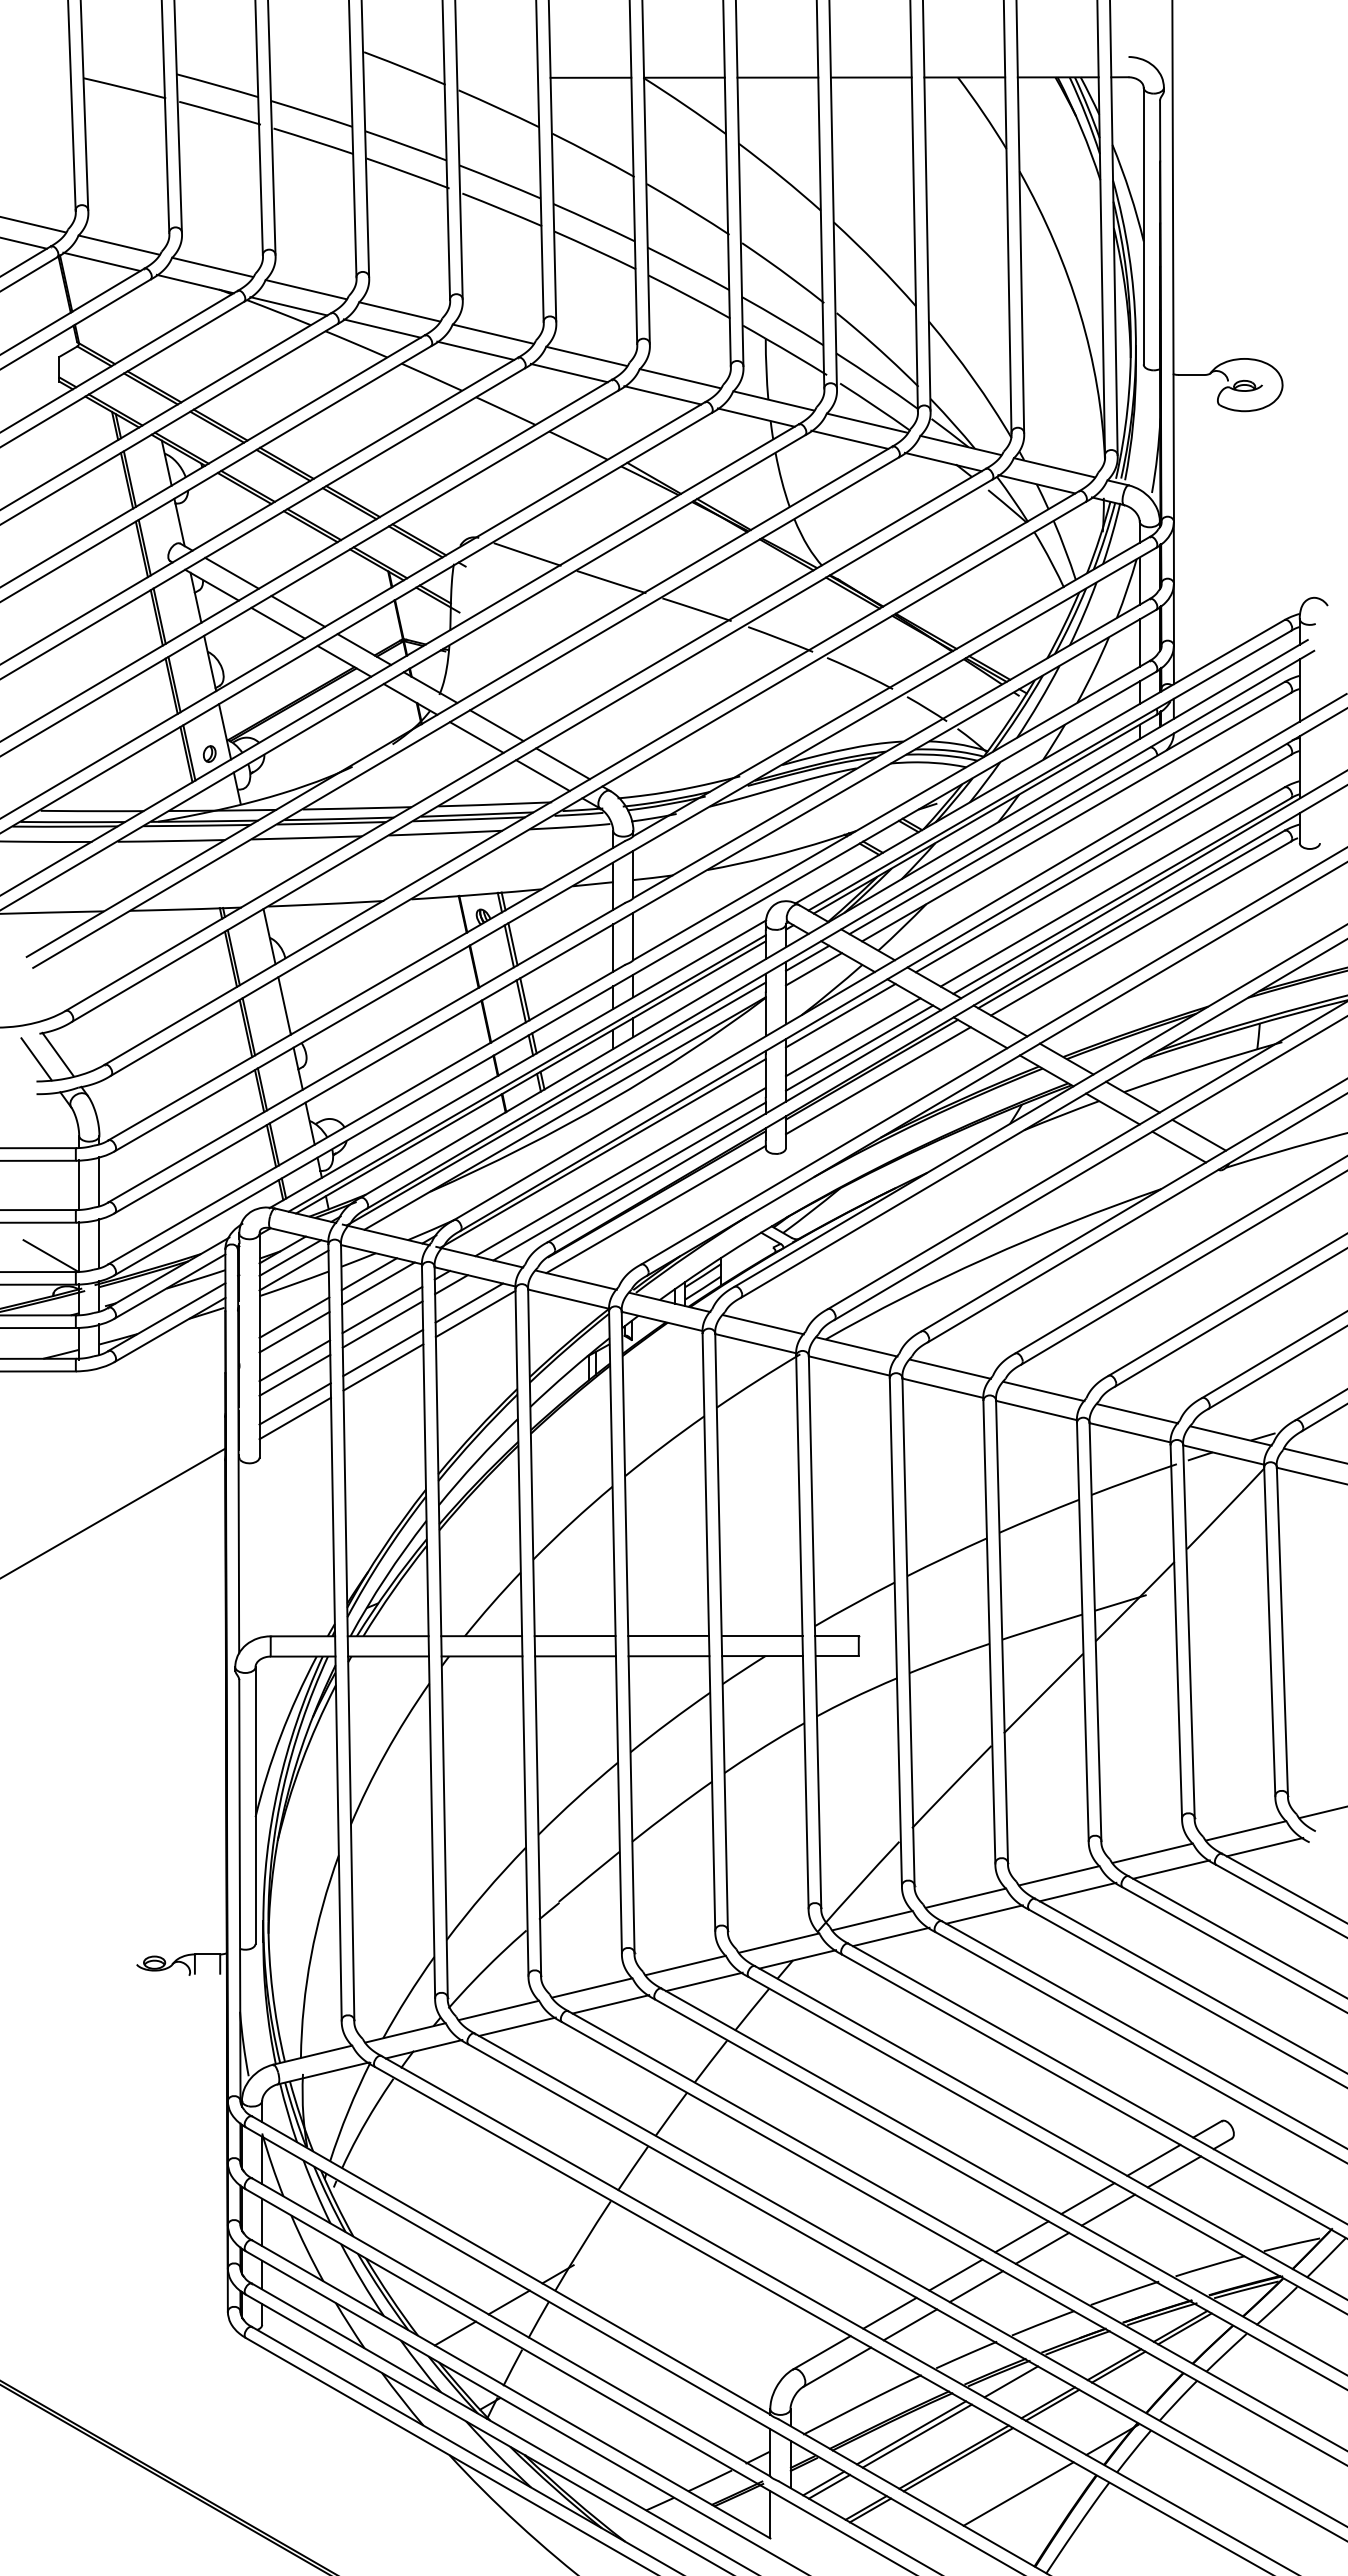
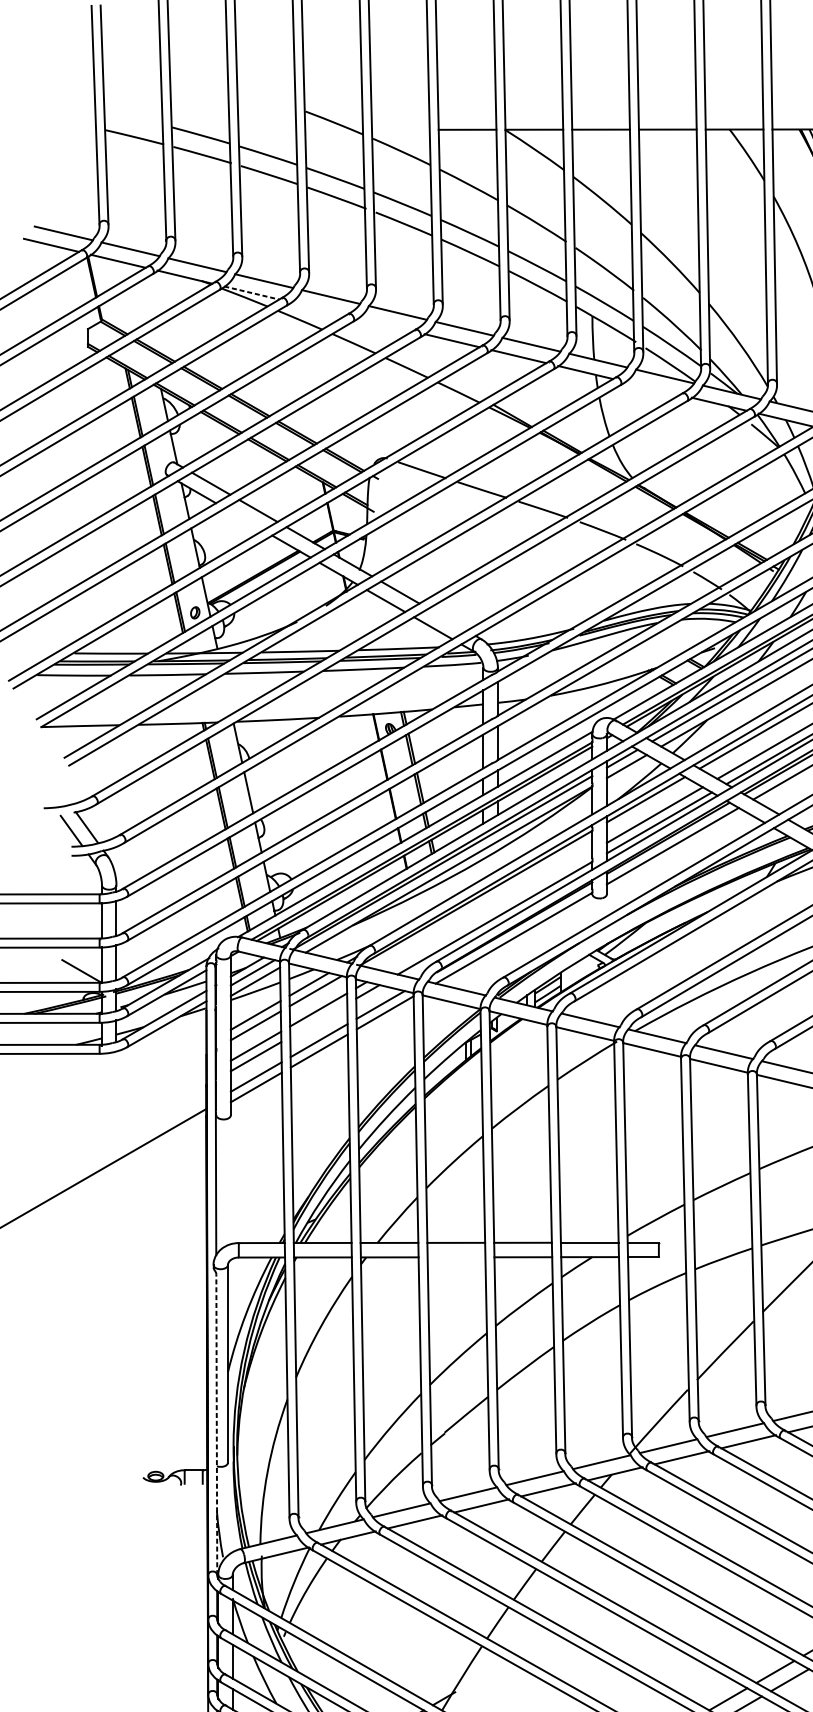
line: (288, 306) -> (251, 293), solid -> dashed
line: (381, 328) -> (317, 308), removed
line: (475, 350) -> (385, 324), removed
line: (849, 439) -> (652, 388), removed
line: (278, 622) -> (244, 518), removed
line: (562, 763) -> (447, 619), removed
line: (620, 1171) -> (488, 911), removed
line: (382, 1324) -> (318, 1020), removed
line: (575, 1656) -> (456, 1257), removed
line: (239, 1890) -> (216, 1424), solid -> dashed

